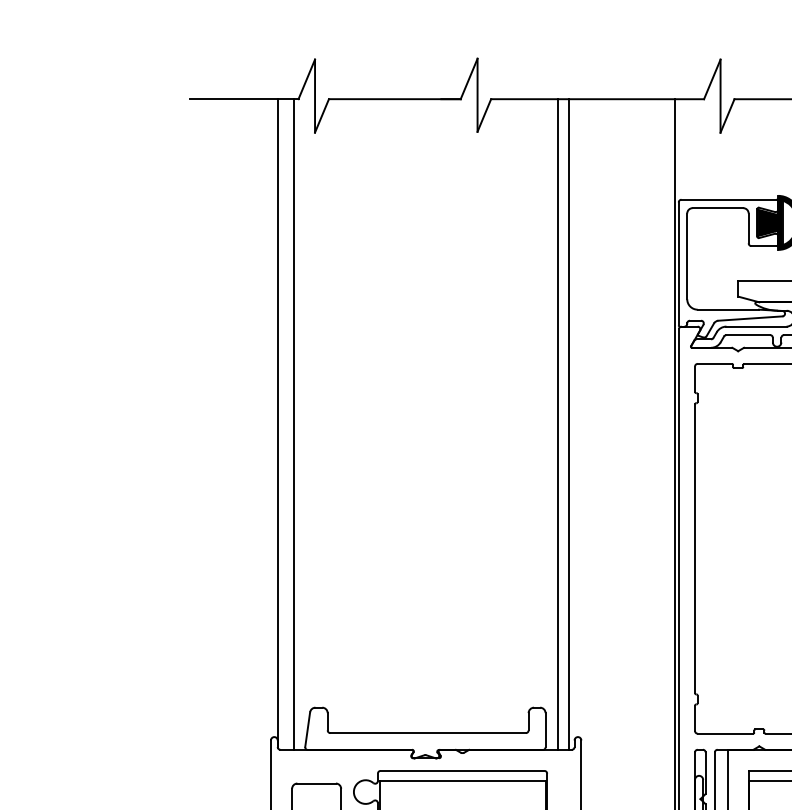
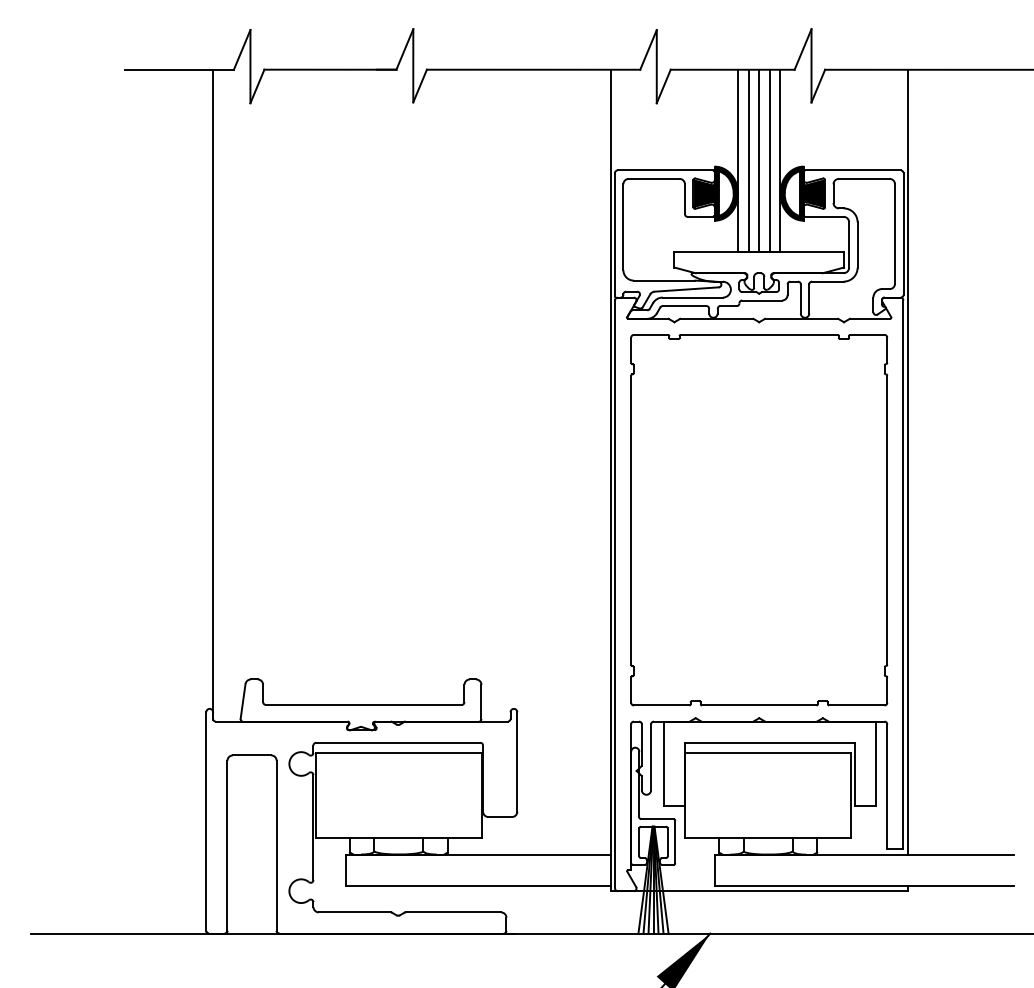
line: (294, 424) -> (229, 395), removed
line: (558, 424) -> (494, 395), removed
line: (568, 424) -> (504, 395), removed

